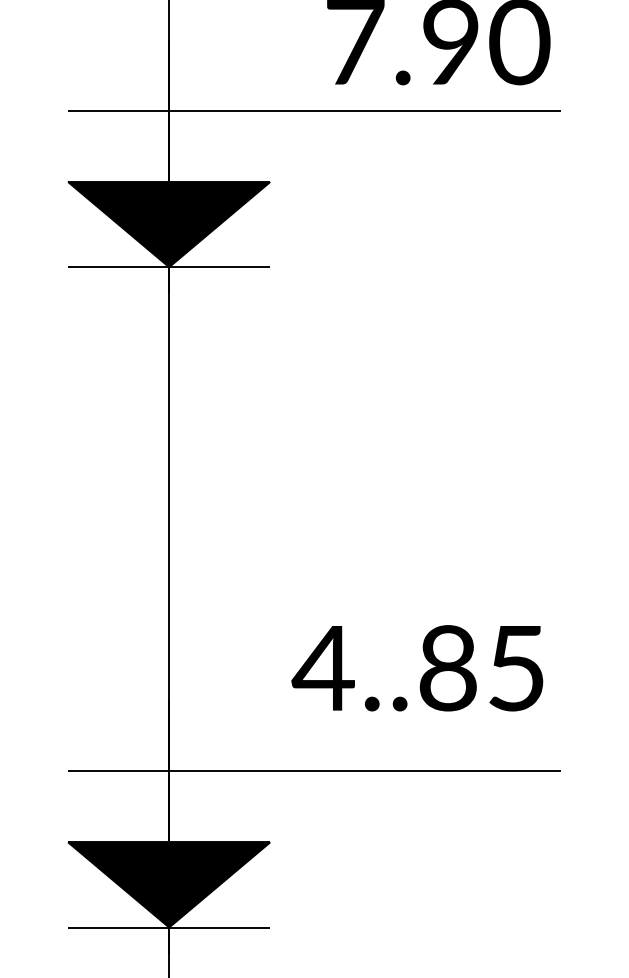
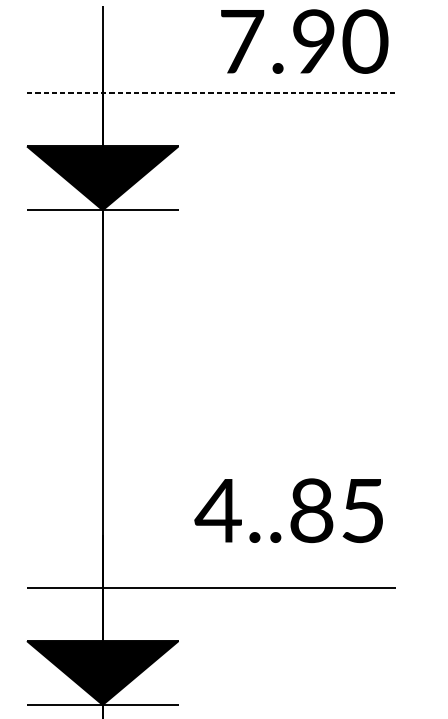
line: (315, 111) -> (212, 93), solid -> dashed

